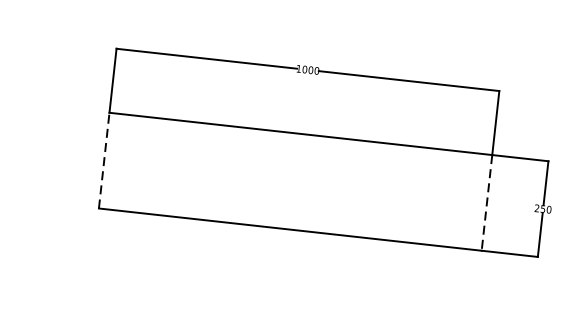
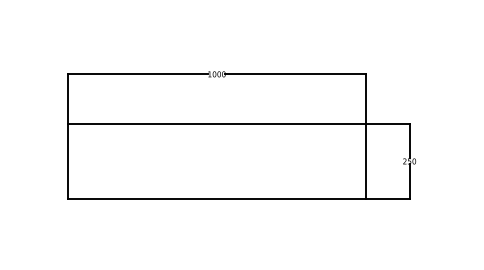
line: (103, 159) -> (67, 160), dashed -> solid
line: (486, 202) -> (365, 161), dashed -> solid

